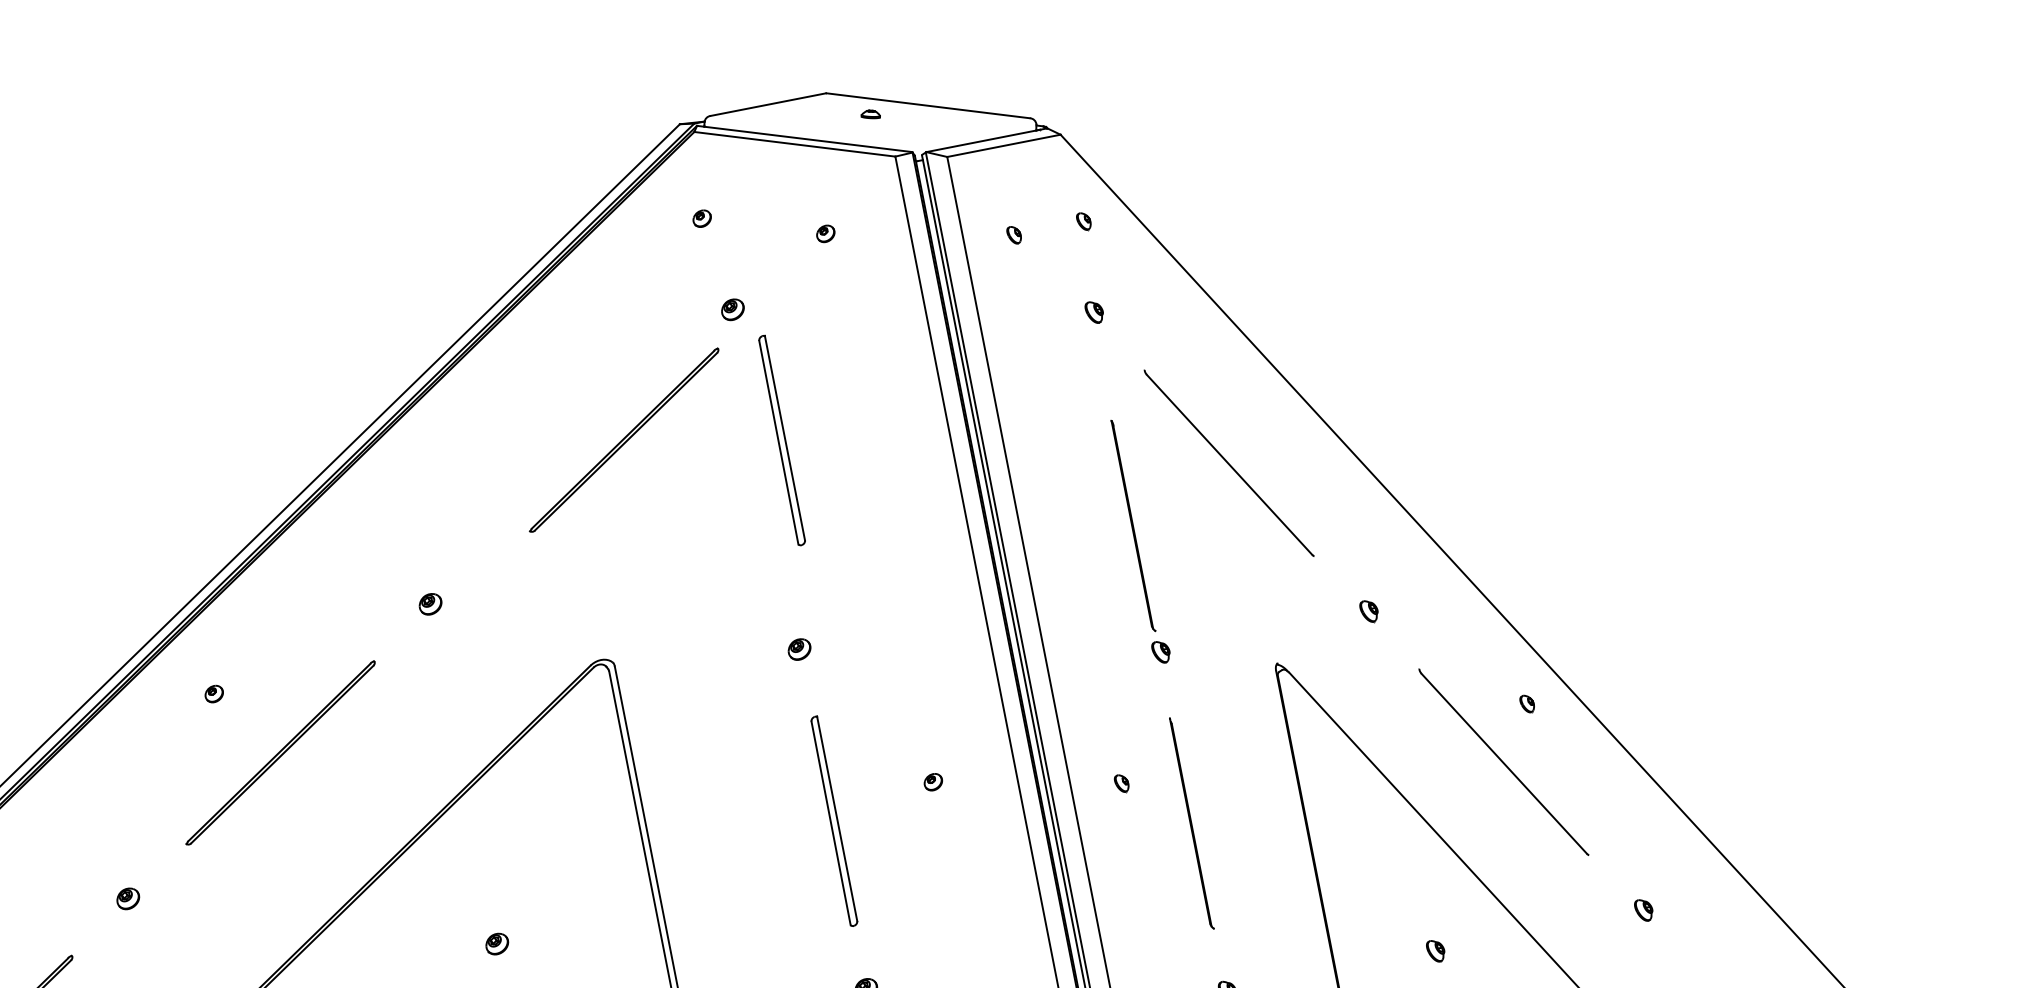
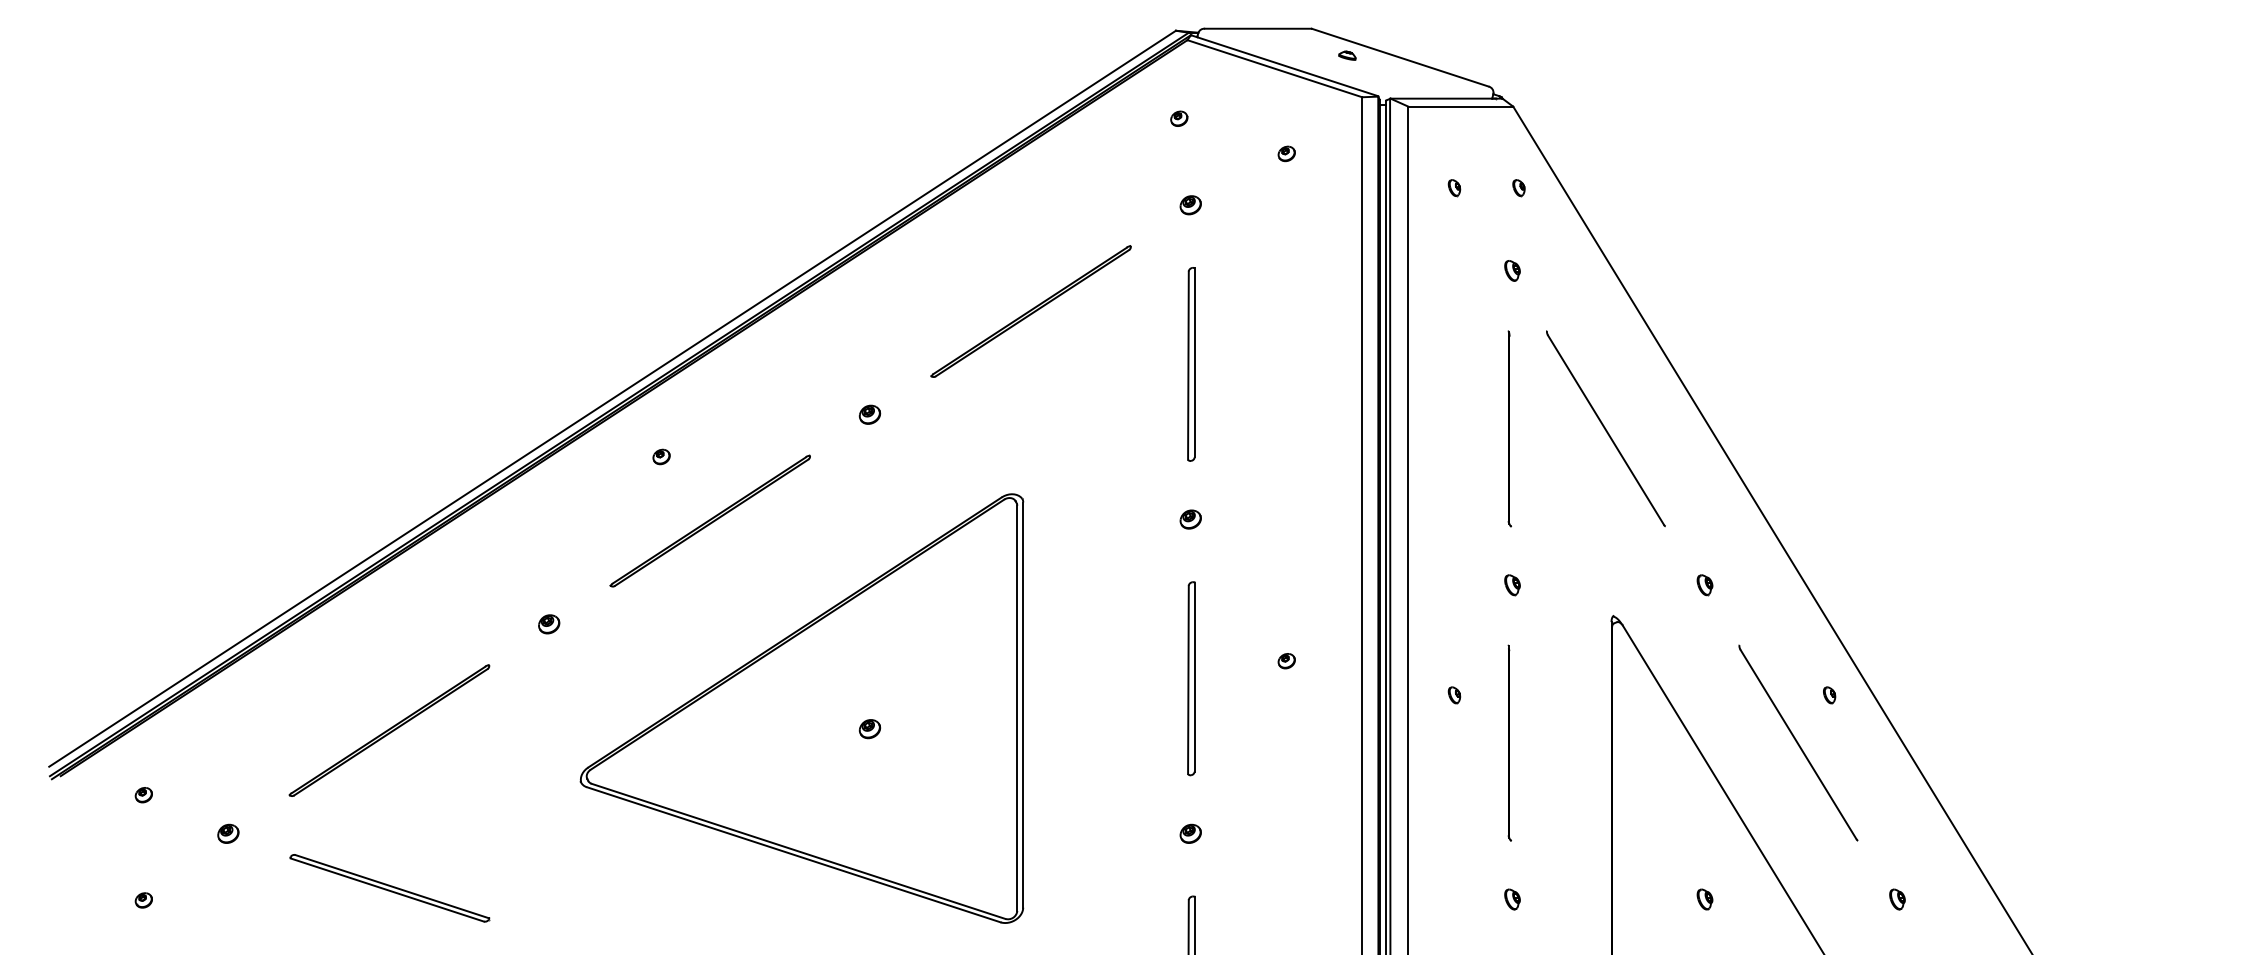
part: (623, 440) -> (1030, 311), moved
part: (781, 440) -> (1191, 364), moved
part: (1133, 525) -> (1509, 428), moved

